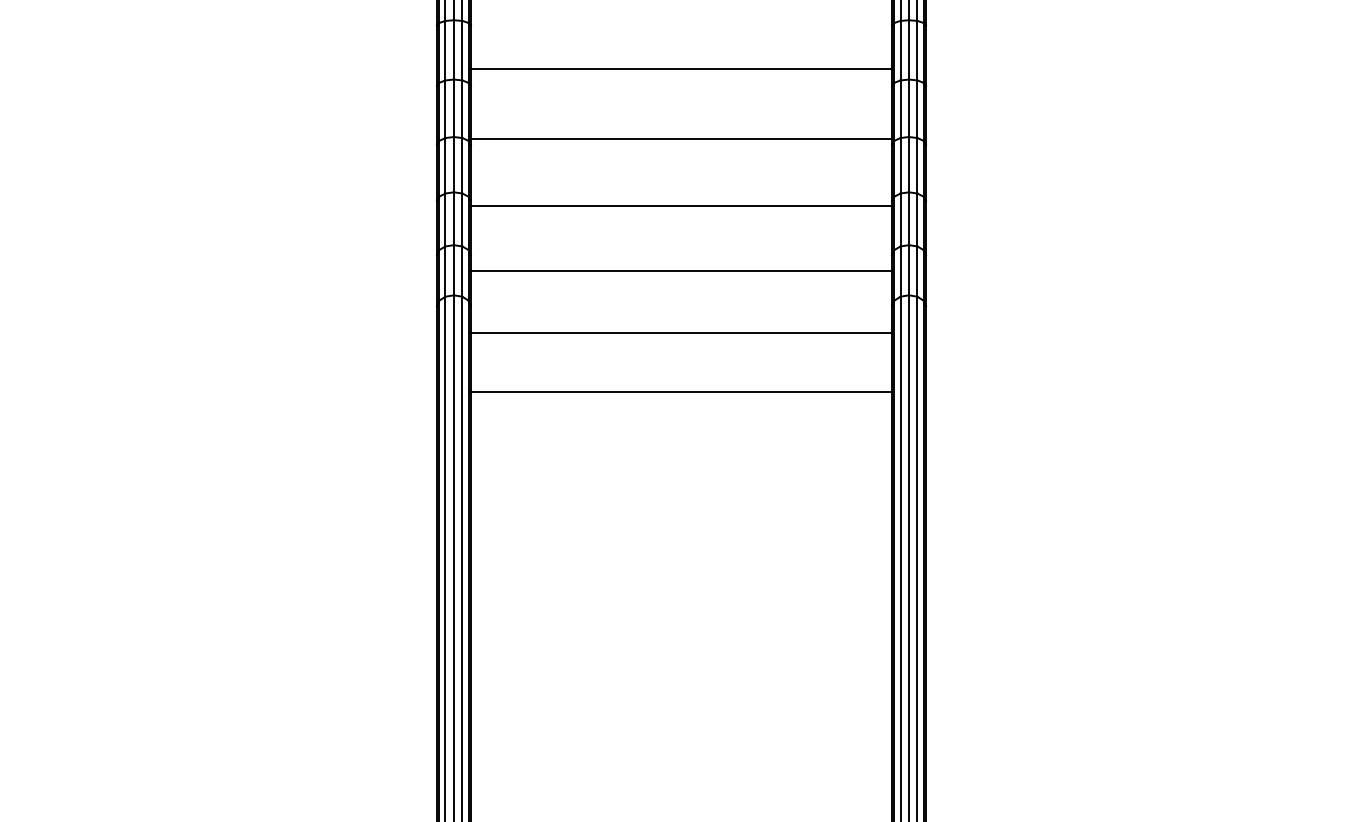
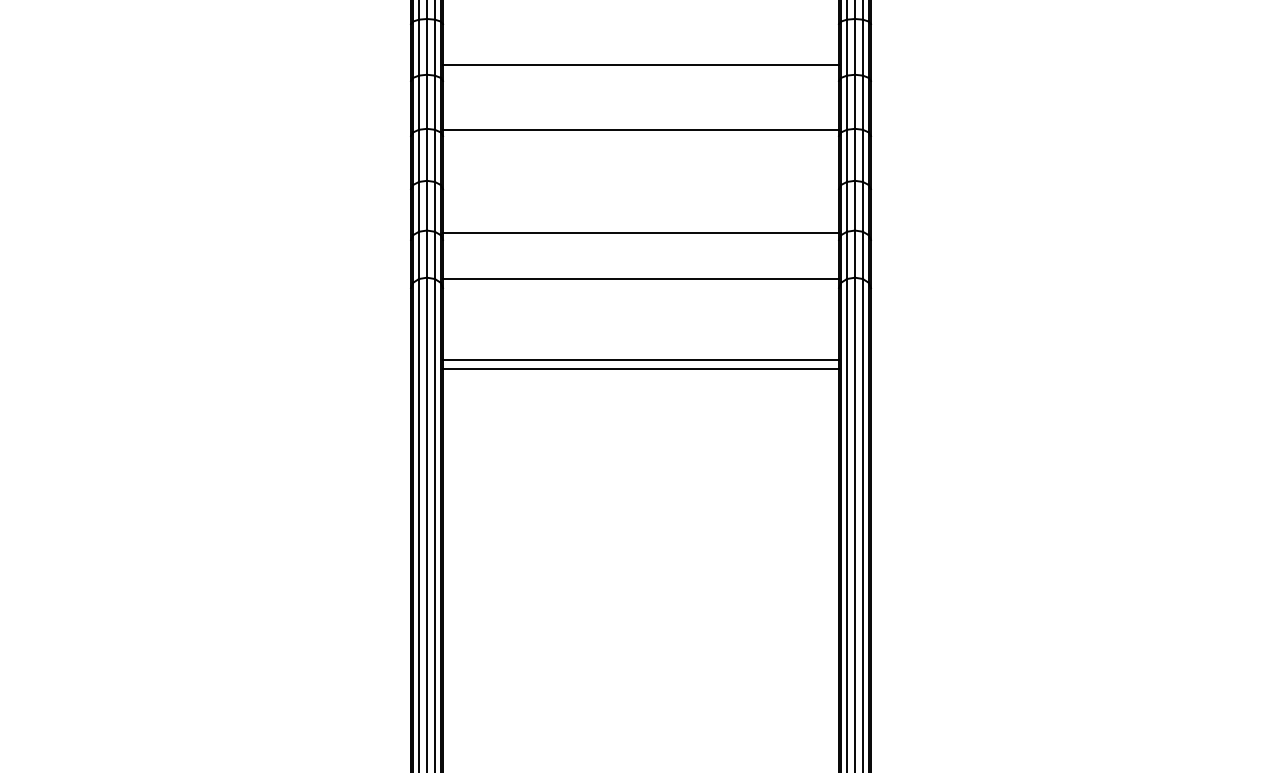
line: (681, 206) -> (641, 233), moved
line: (681, 271) -> (641, 278), moved
line: (681, 333) -> (641, 359), moved

